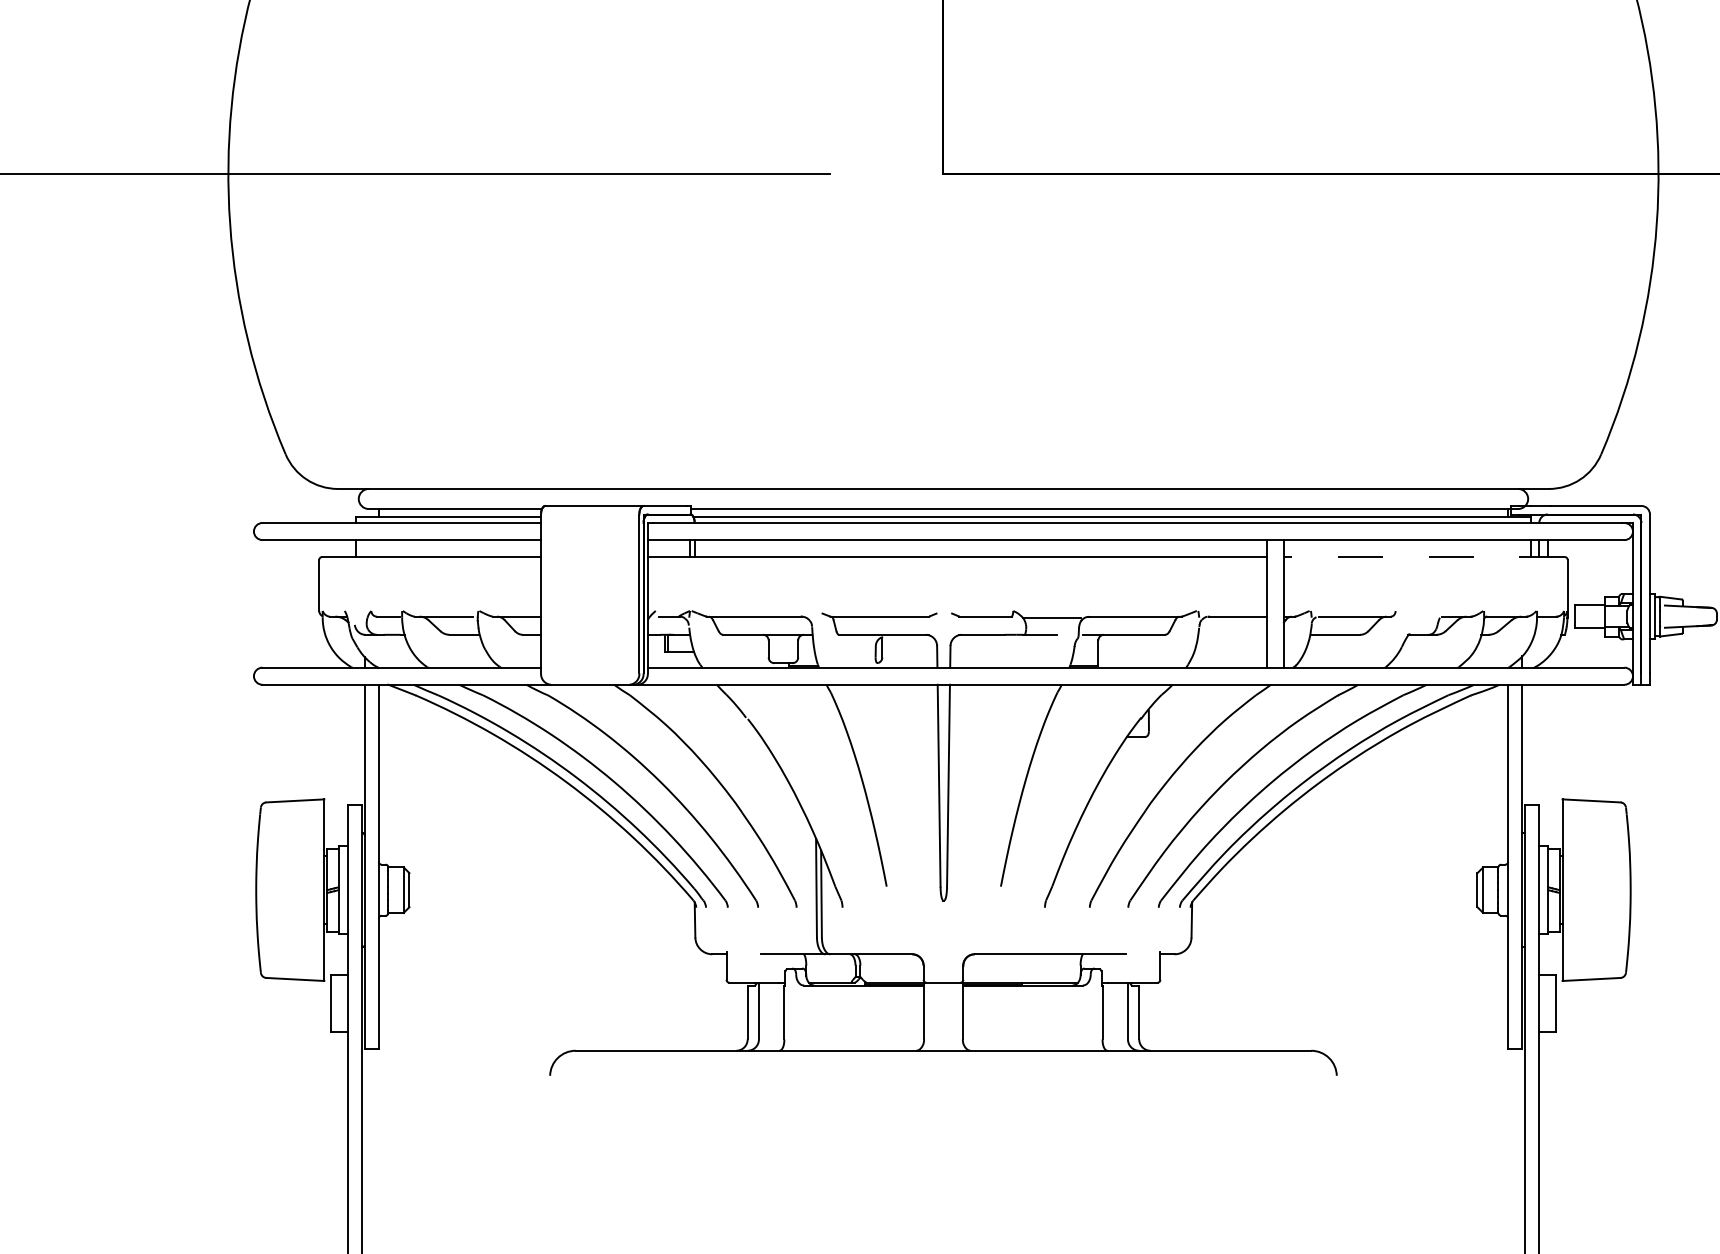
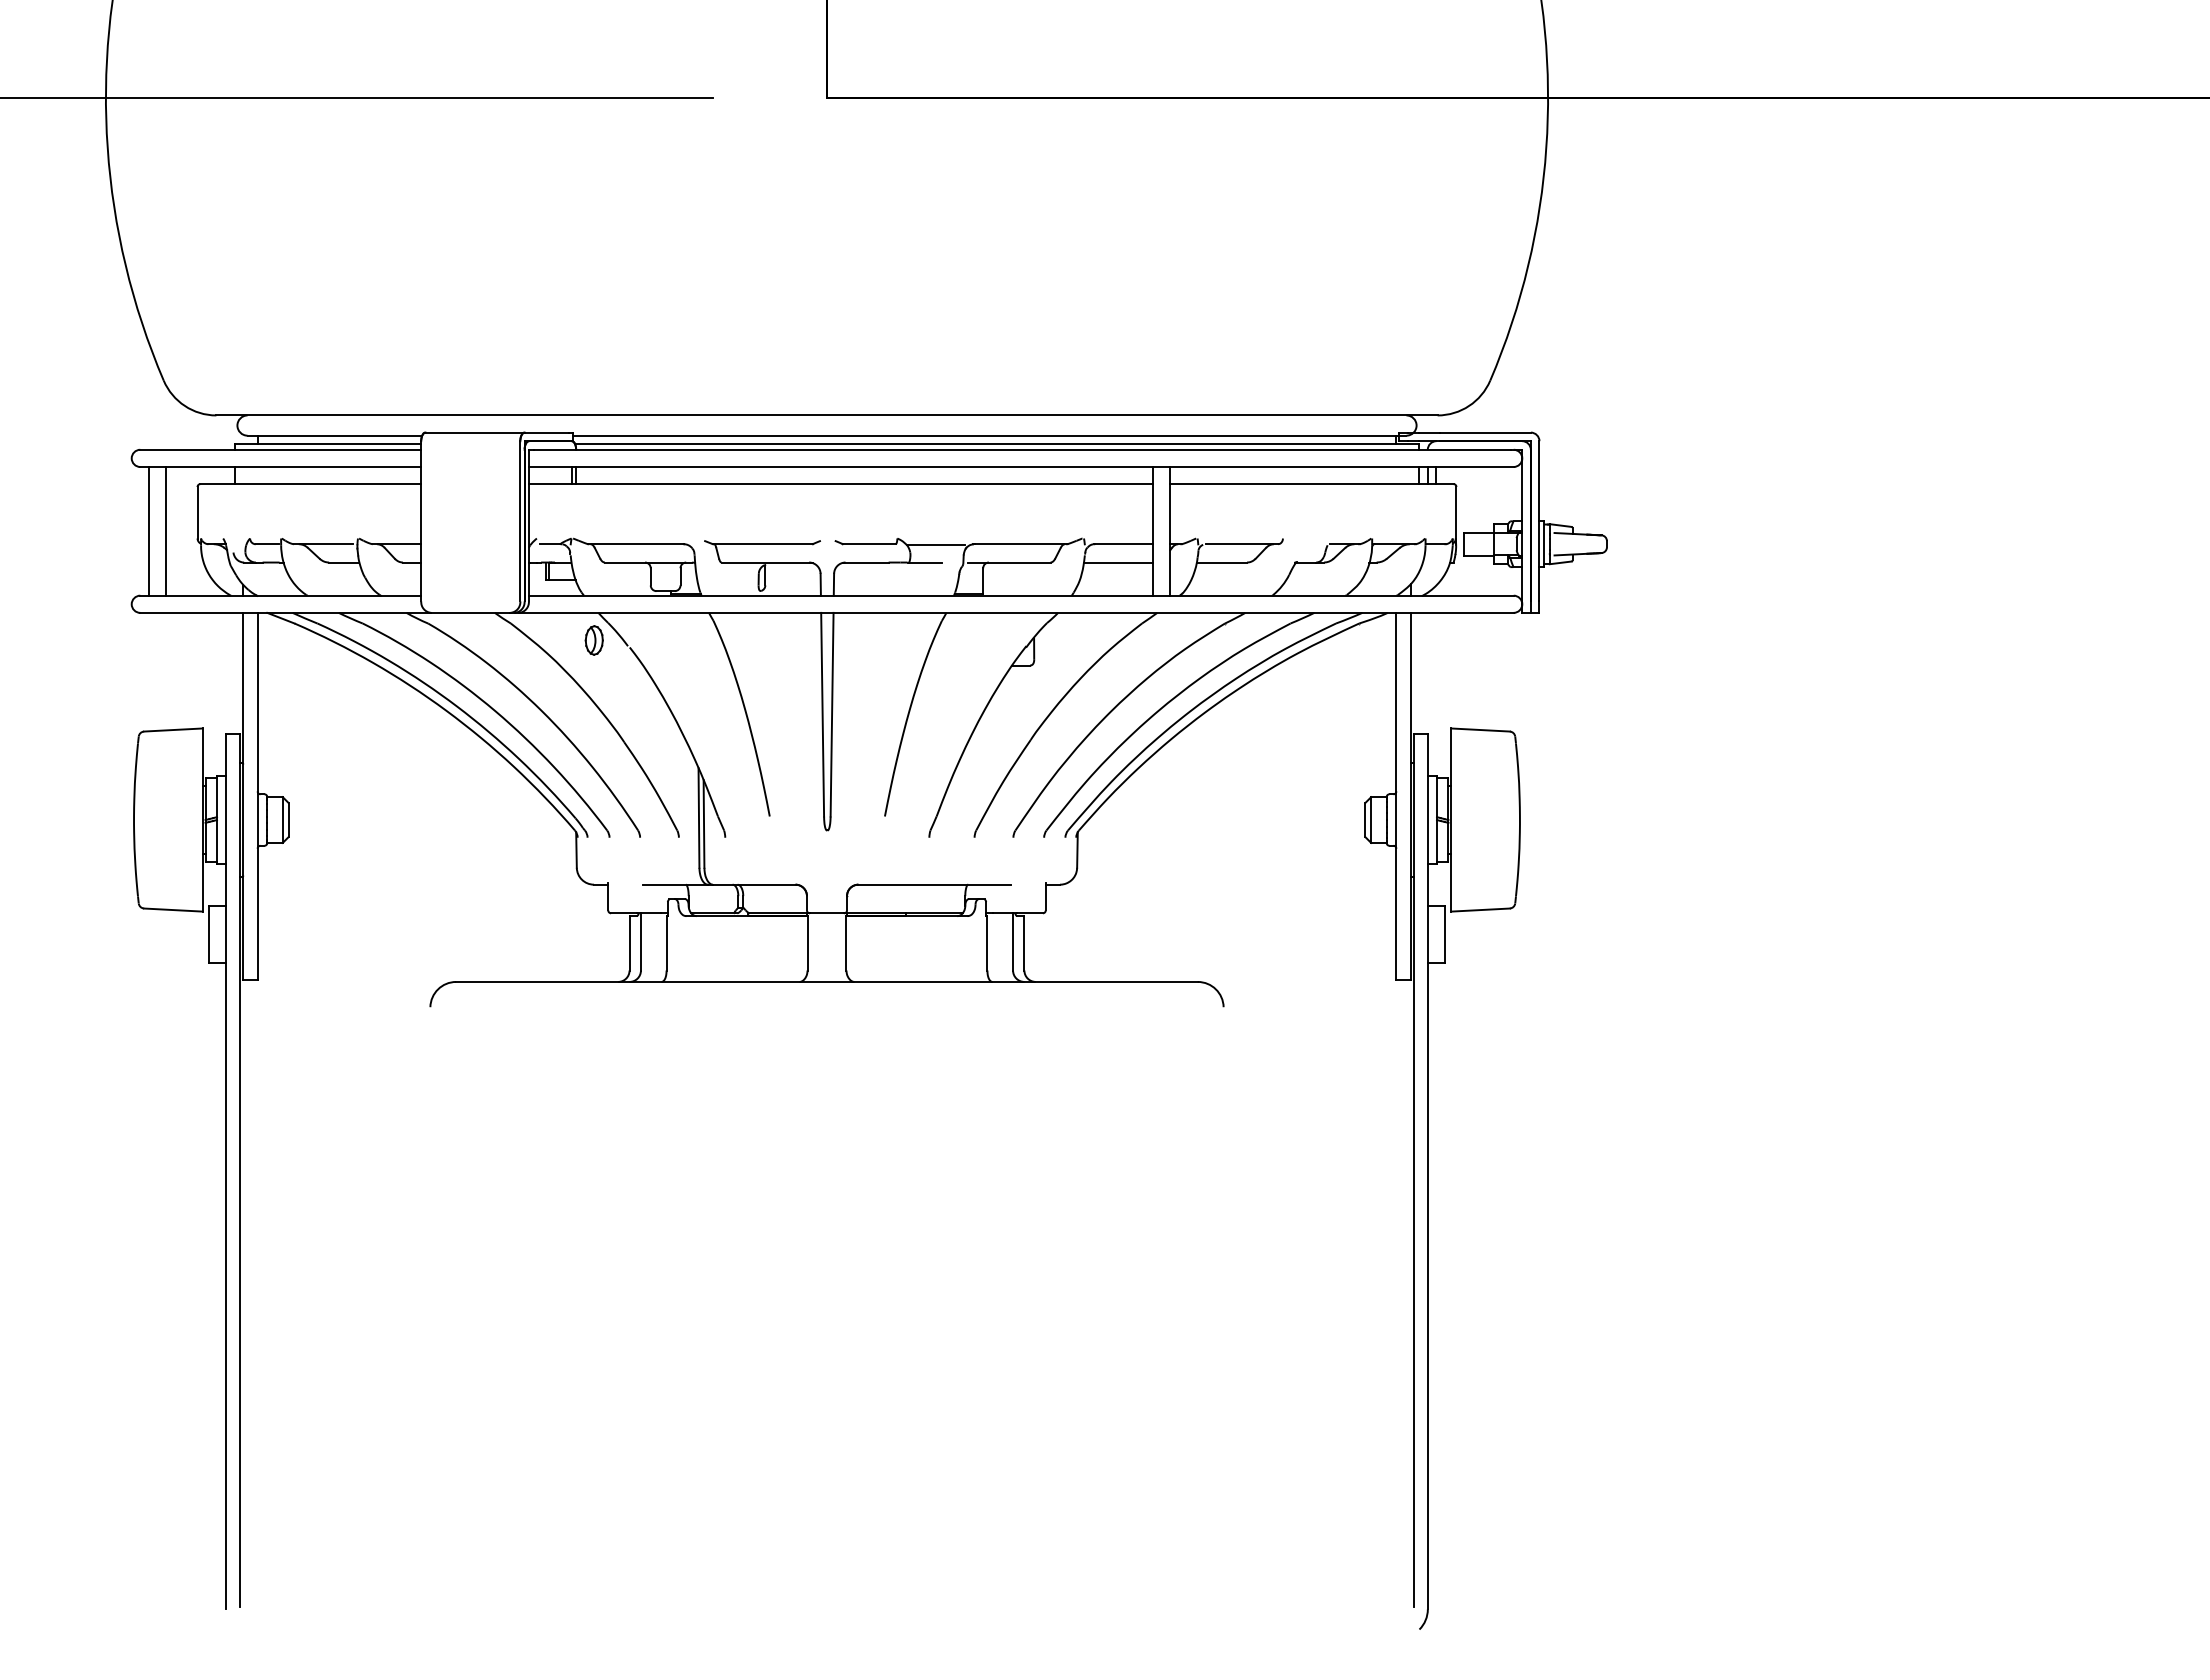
line: (1423, 557) -> (1311, 484), dashed -> solid
line: (270, 603) -> (148, 530), added
line: (288, 603) -> (166, 530), added
line: (1232, 634) -> (1118, 562), added
part: (711, 712) -> (593, 640), added

